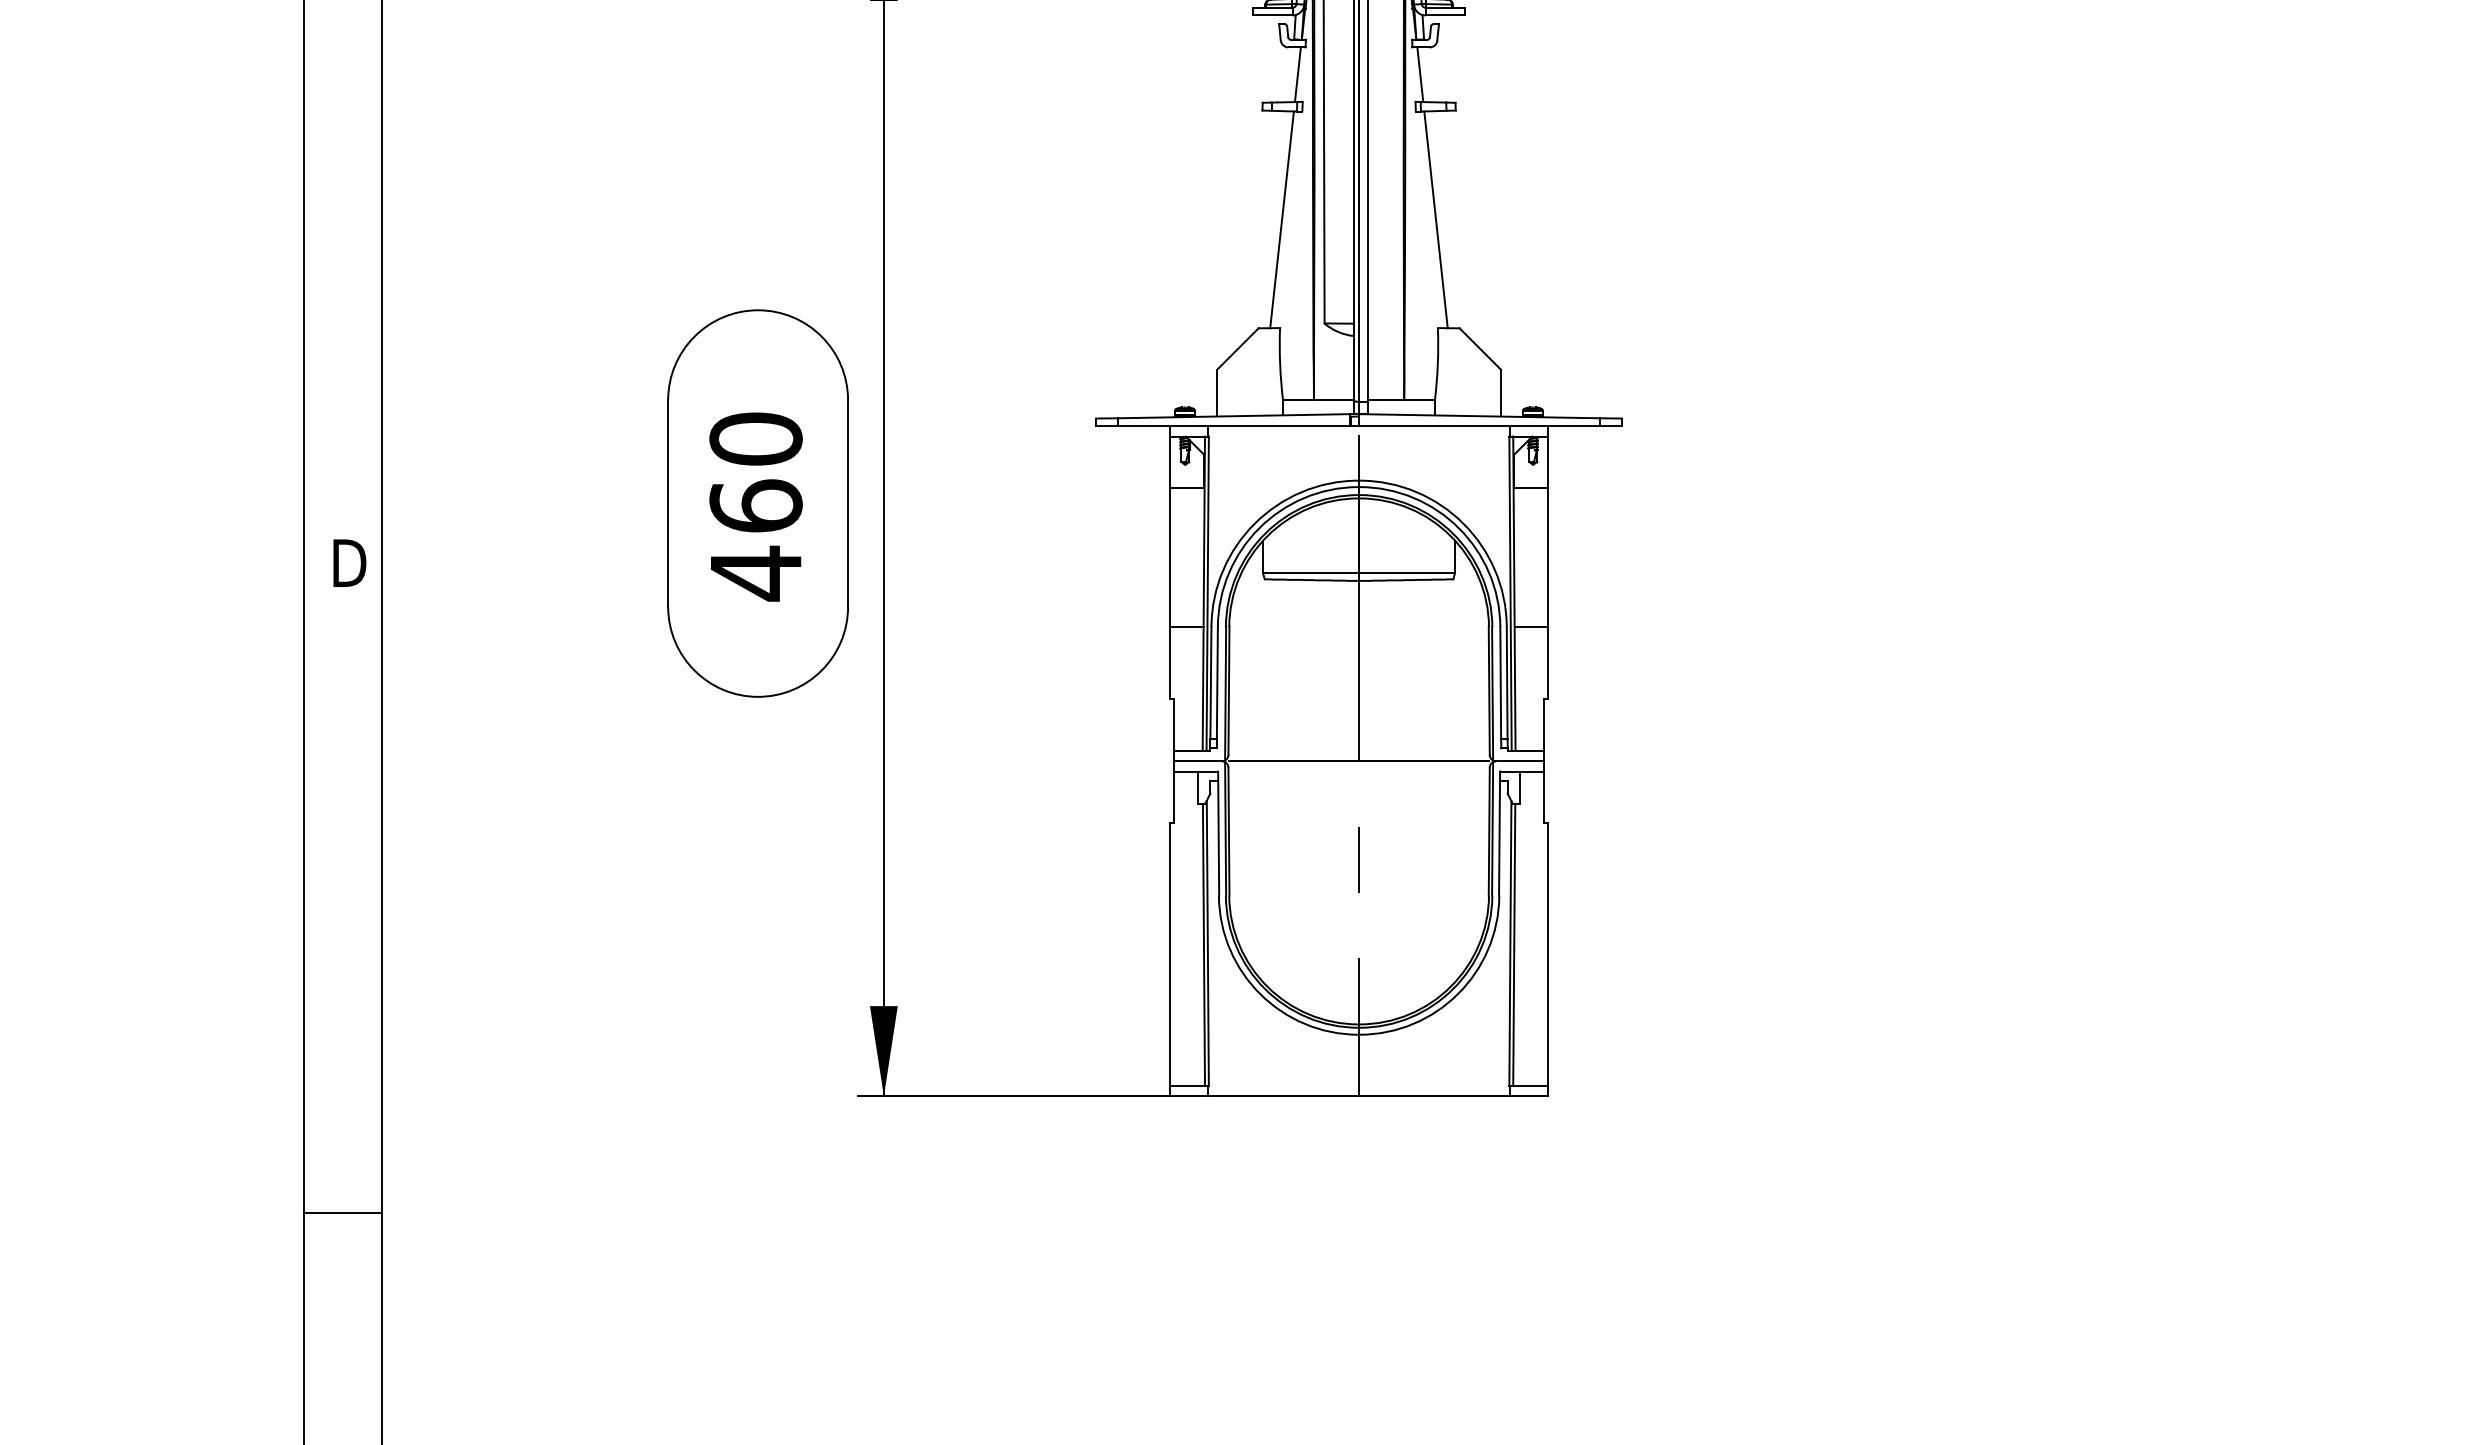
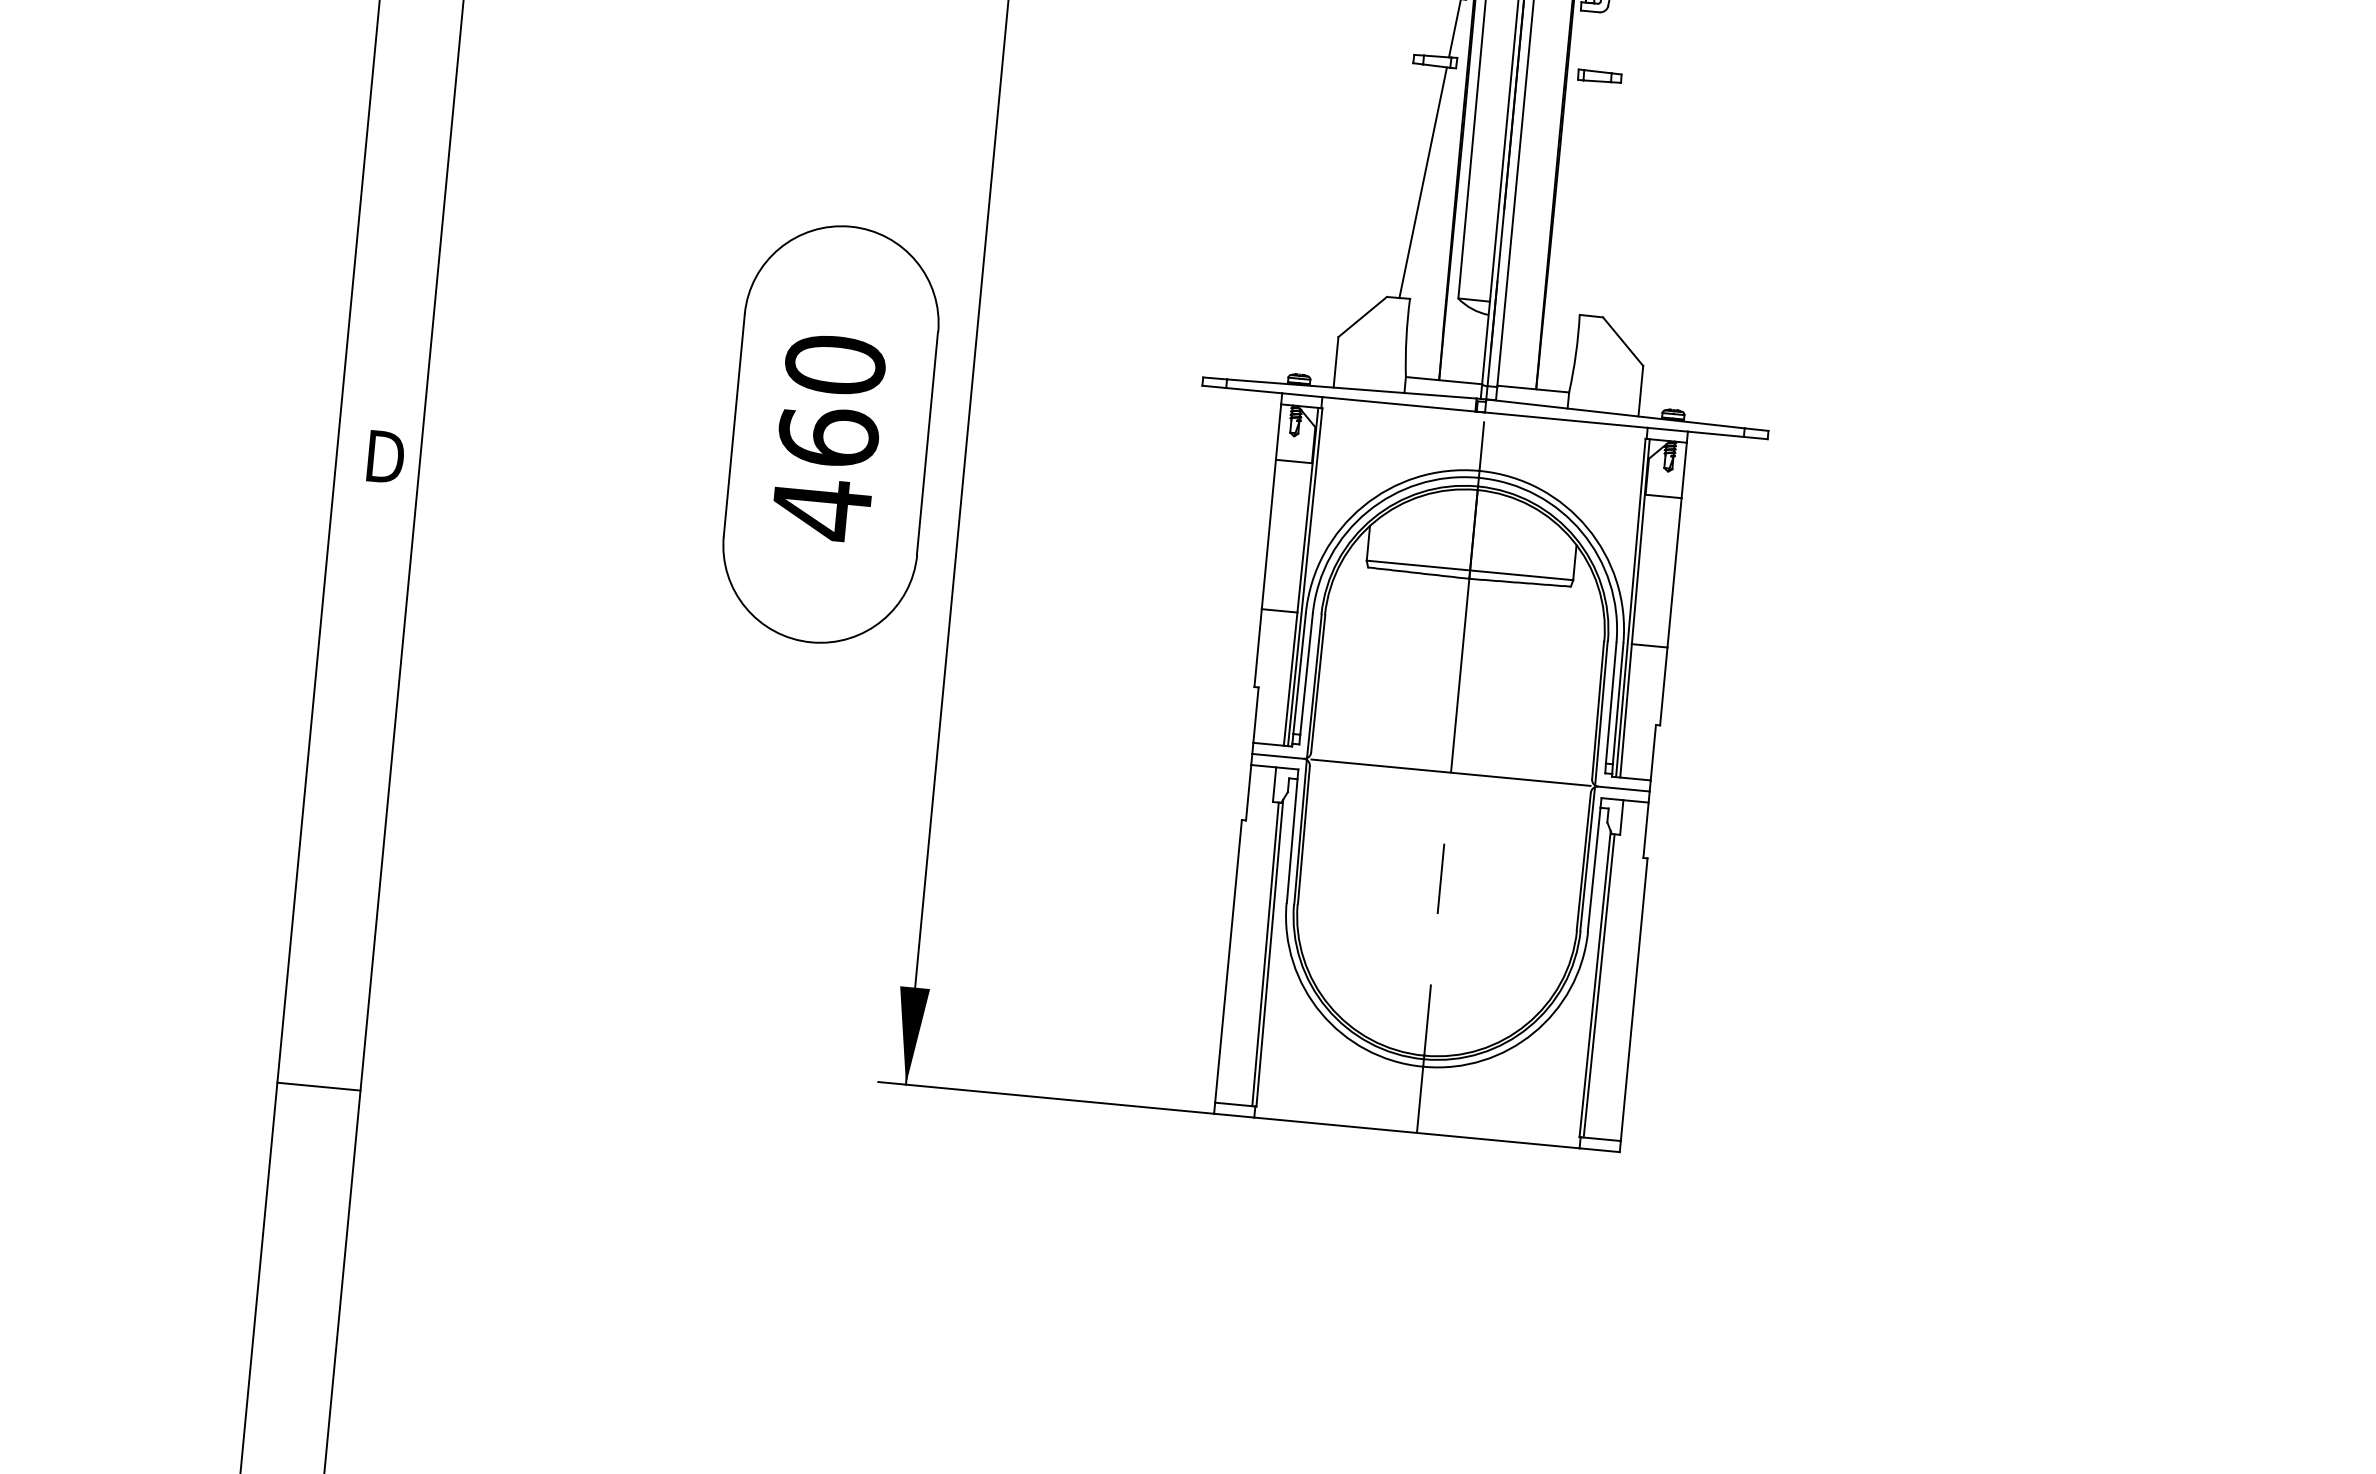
line: (1420, 74) -> (1586, 40), removed
line: (1435, 219) -> (1588, 197), removed
line: (342, 1213) -> (318, 1086), moved

